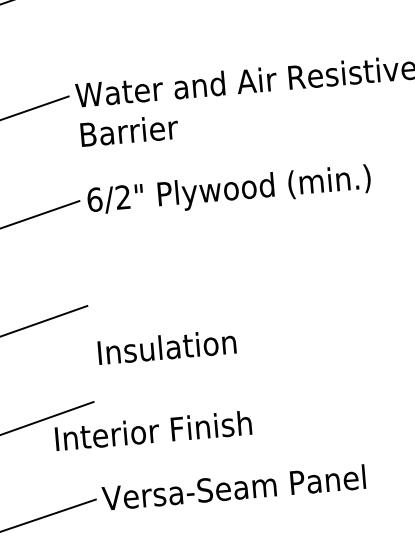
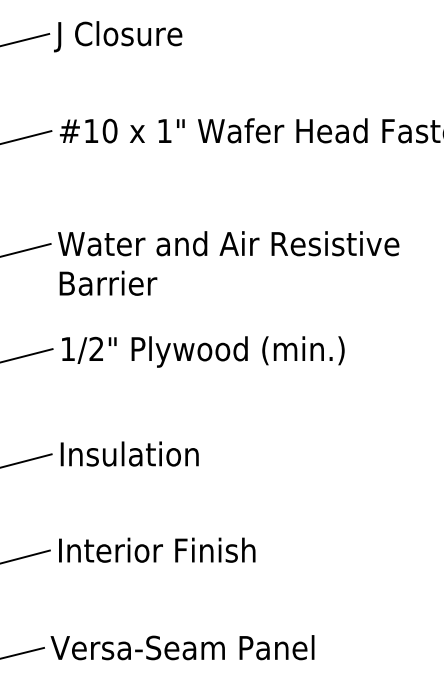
text: (94, 199) -> (67, 348), 6/2" -> 1/2"
text: (166, 346) -> (129, 453), moved
text: (153, 430) -> (157, 549), moved

